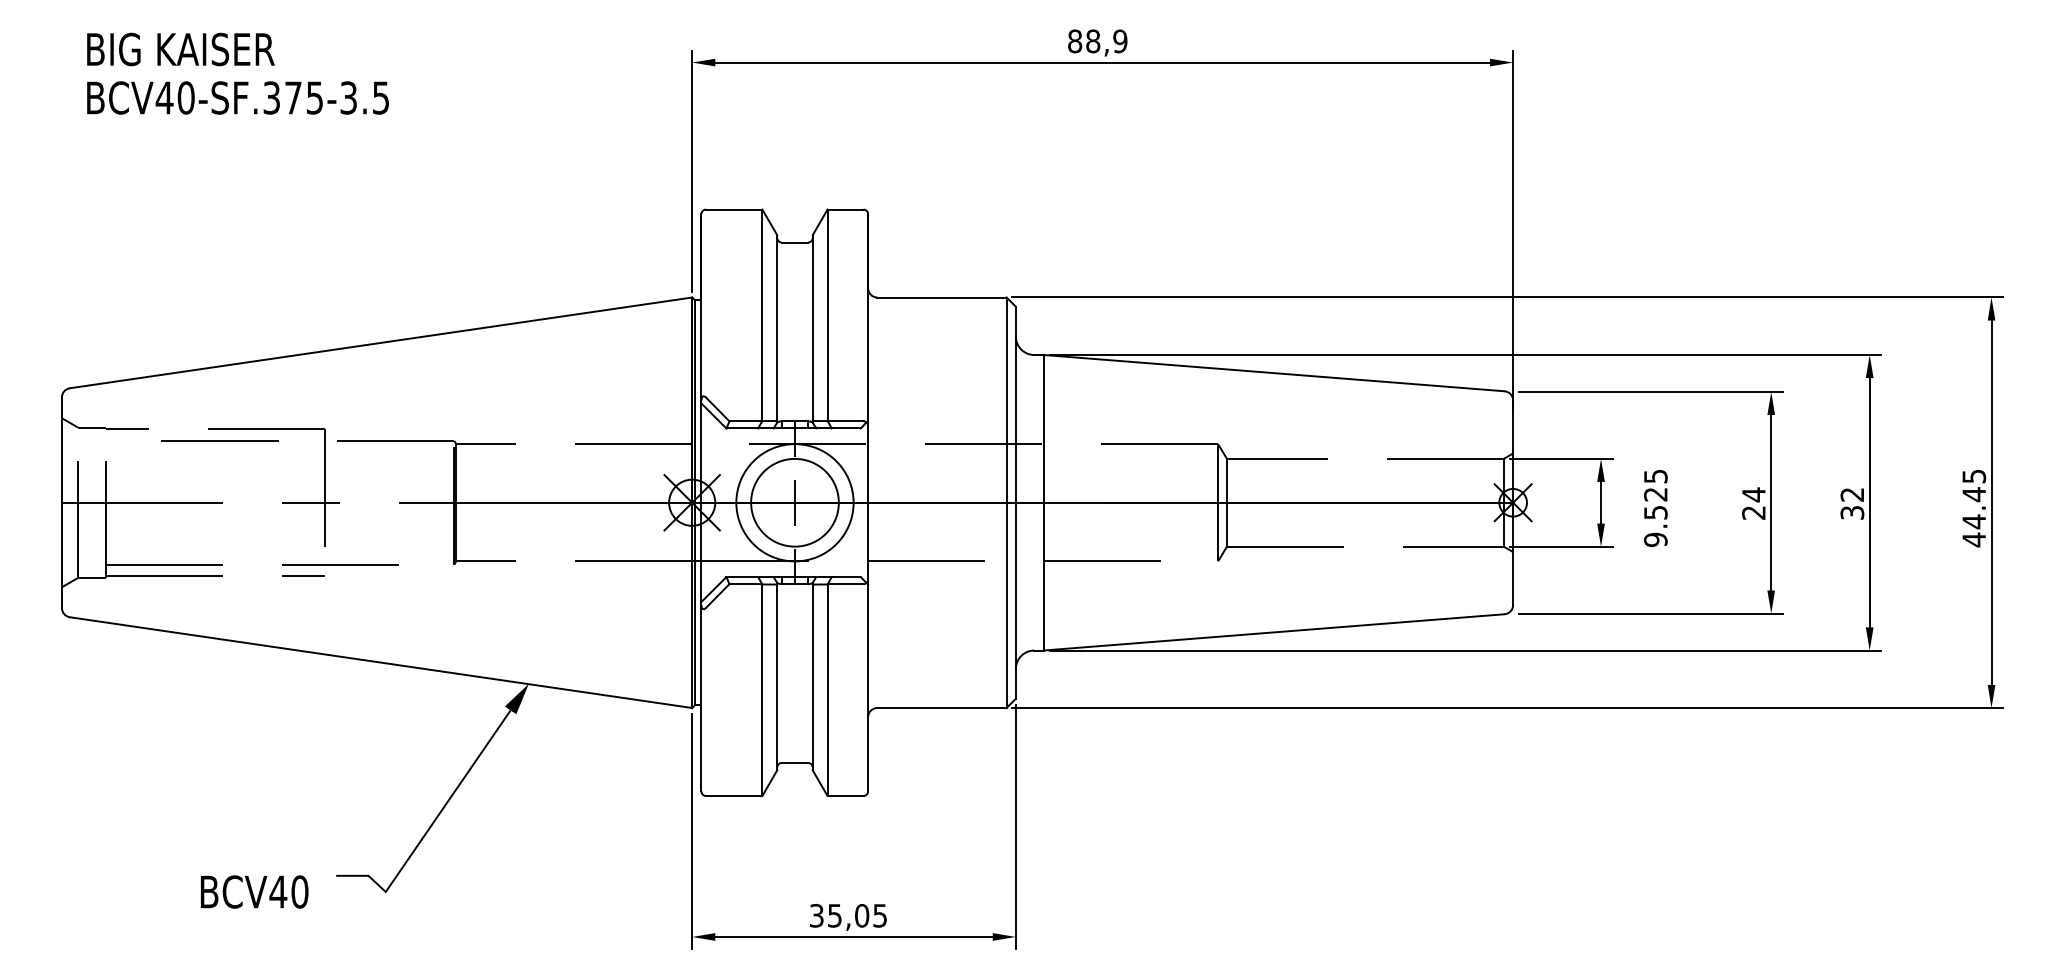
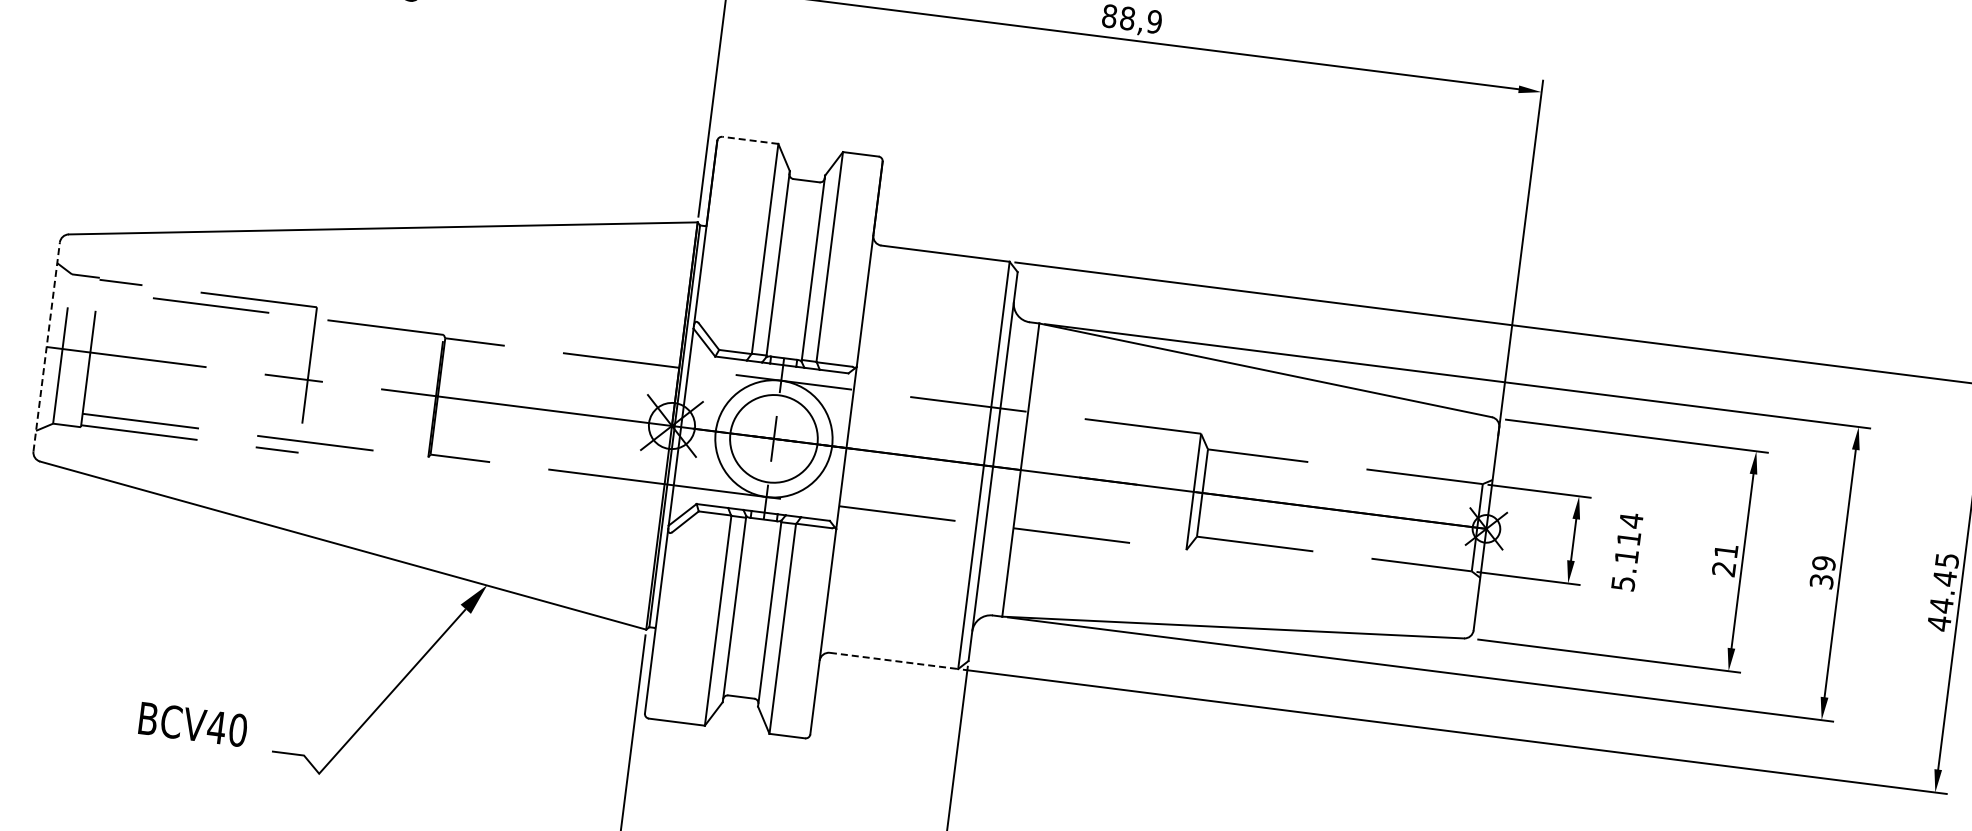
line: (733, 209) -> (749, 140), solid -> dashed
text: (1753, 494) -> (1725, 550), 24 -> 21
text: (1852, 494) -> (1824, 563), 32 -> 39
line: (61, 502) -> (46, 346), solid -> dashed
text: (1655, 508) -> (1626, 552), 9.525 -> 5.114
line: (942, 708) -> (894, 661), solid -> dashed
text: (254, 891) -> (193, 724), moved

